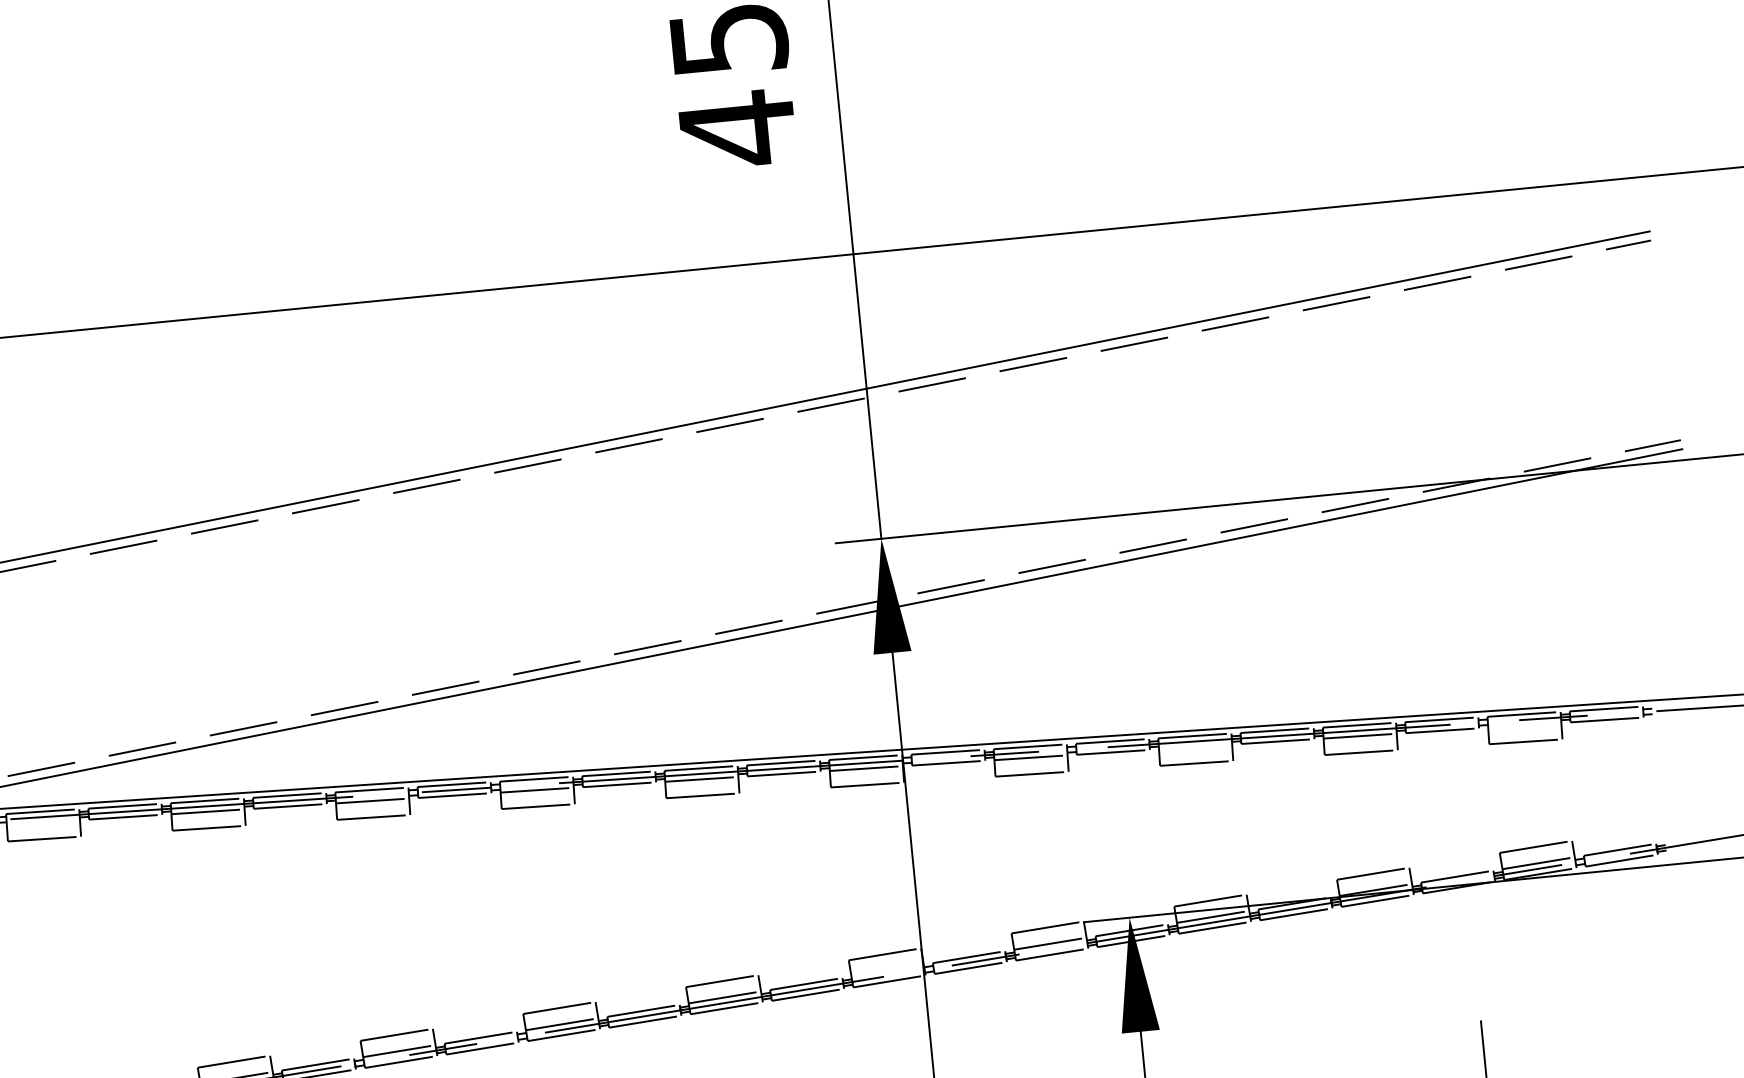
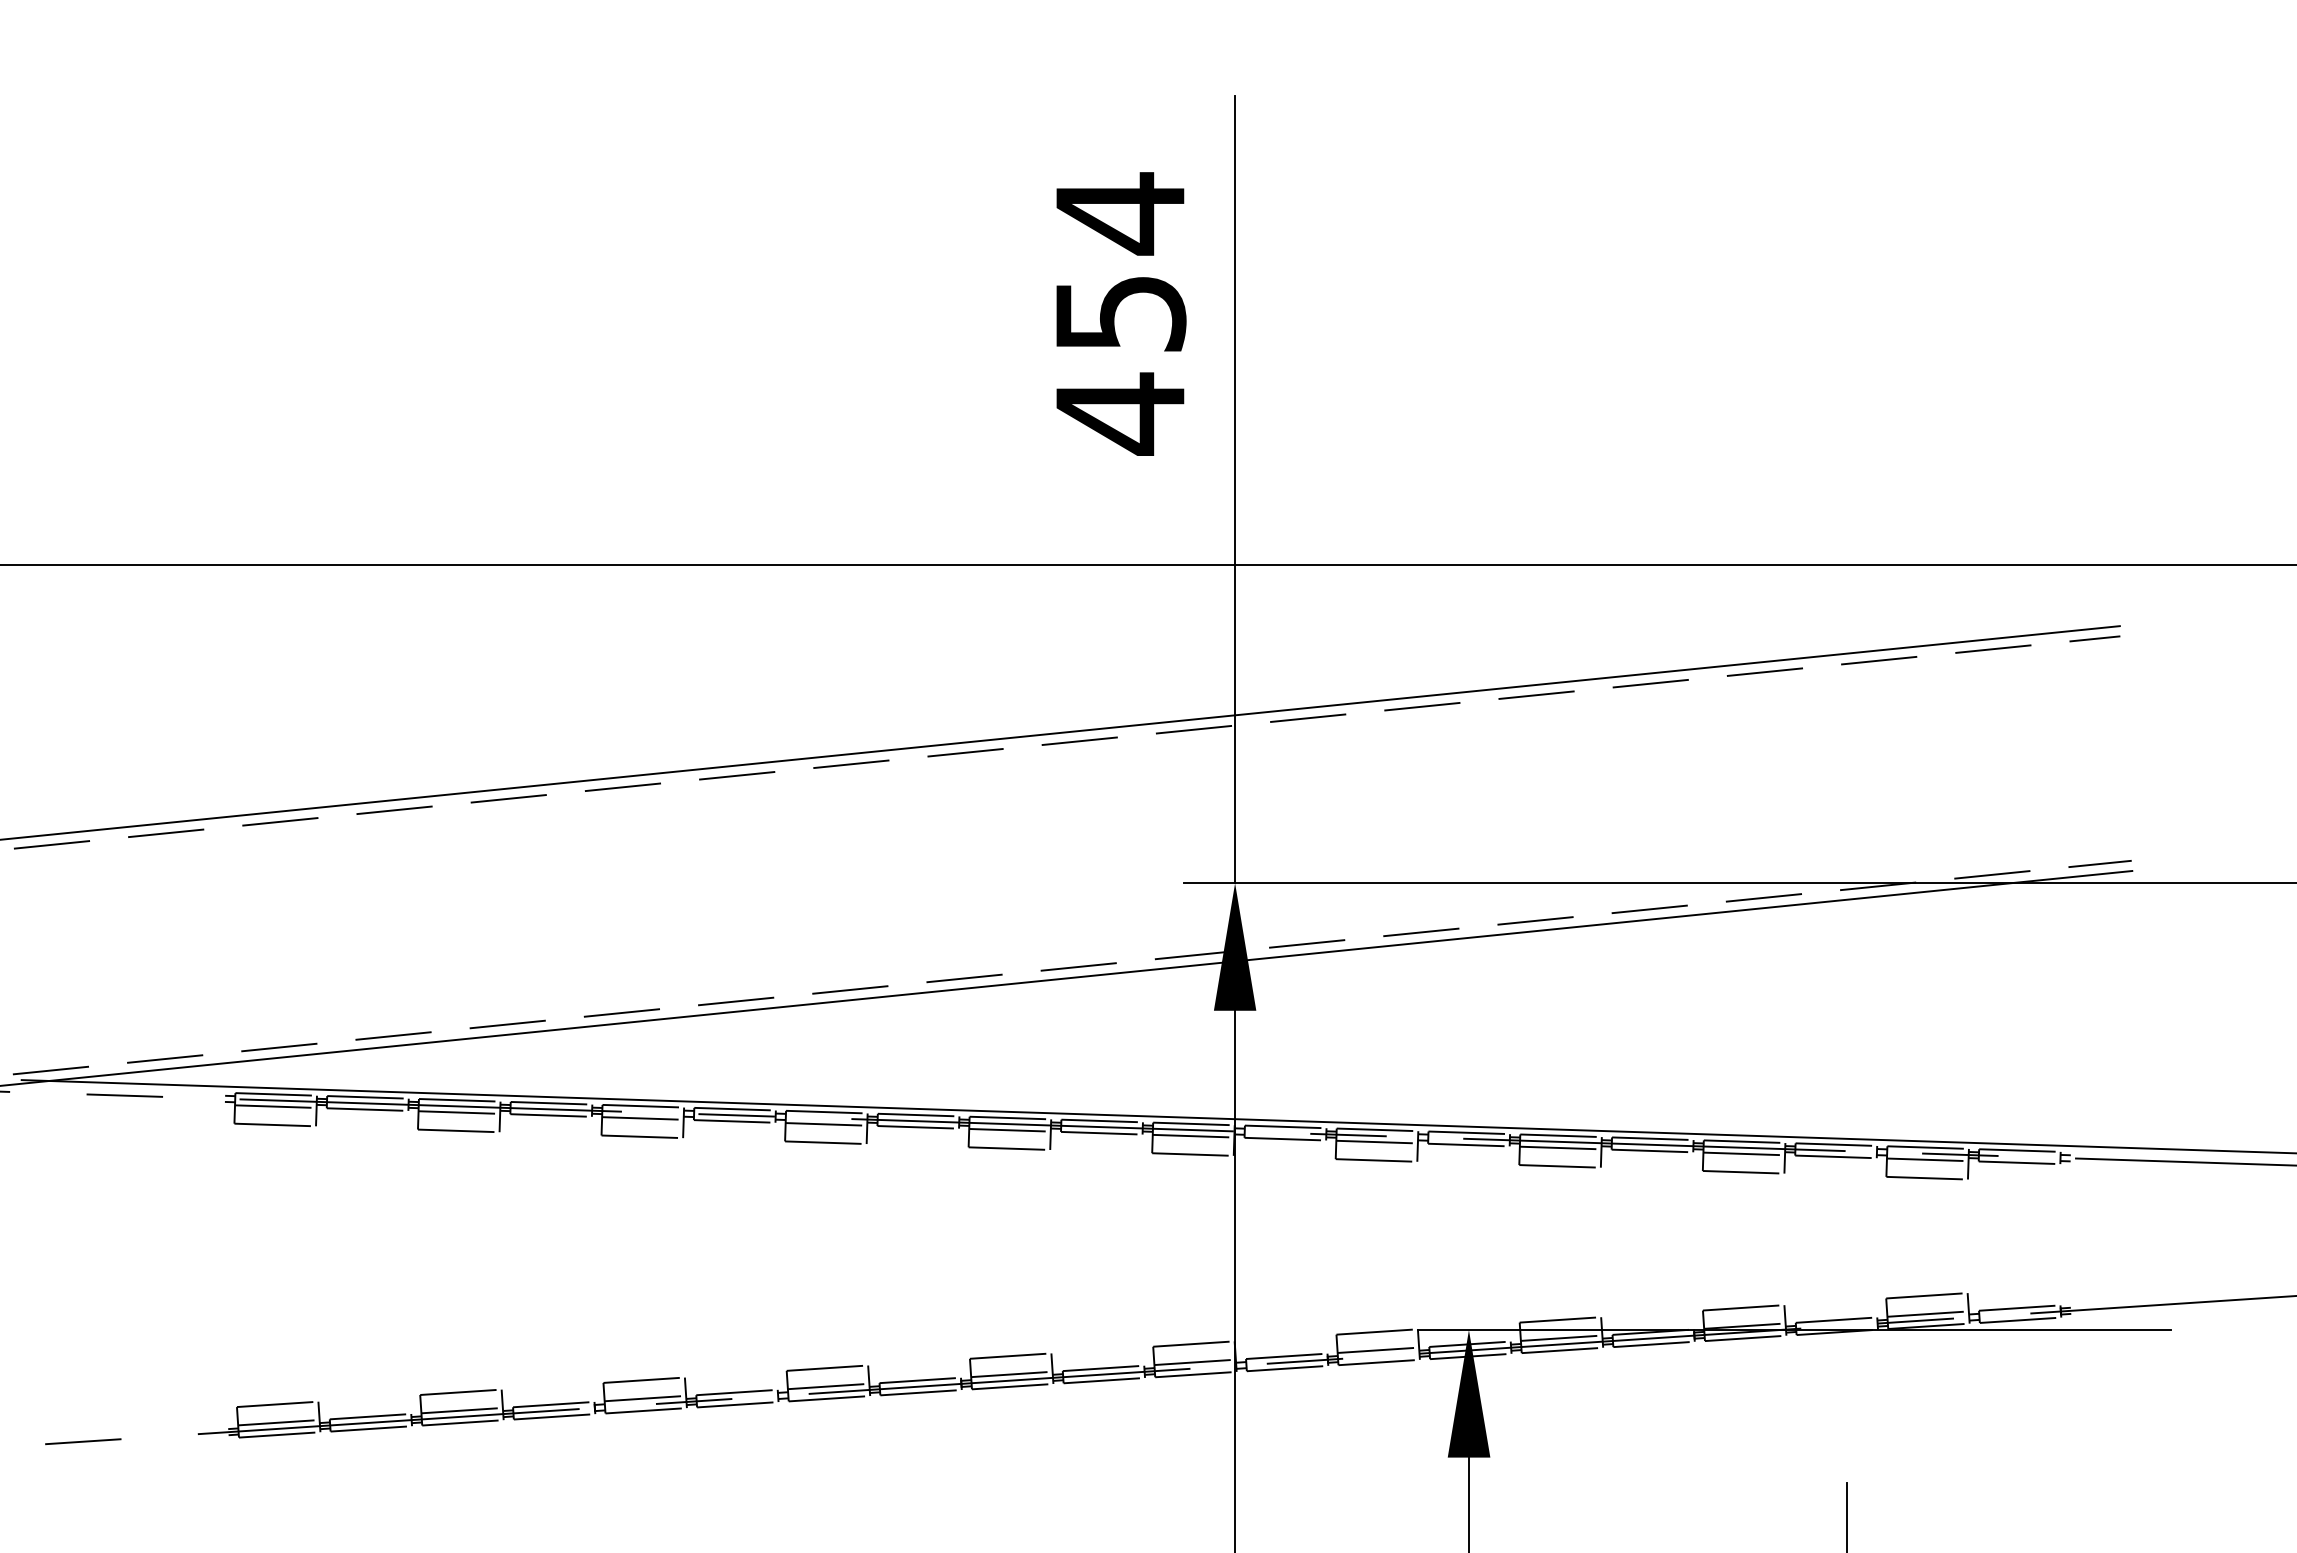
line: (1524, 725) -> (1927, 1159), added
line: (1195, 746) -> (1560, 1147), added
line: (43, 822) -> (275, 1106), added
line: (887, 970) -> (1194, 1362), added

